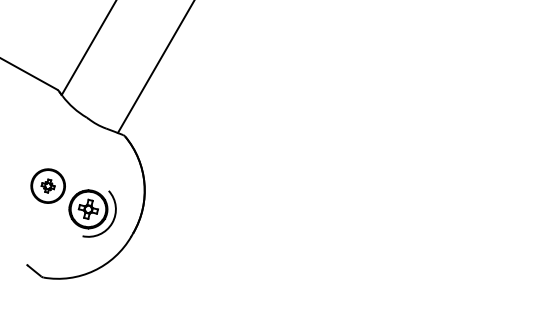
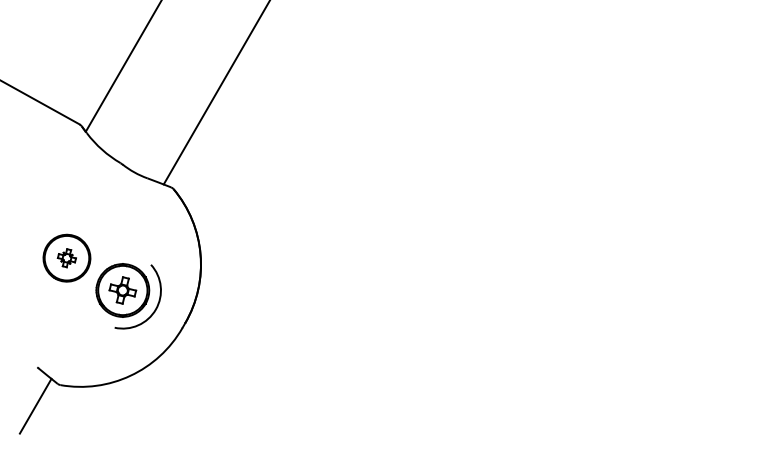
line: (25, 292) -> (35, 405), added

